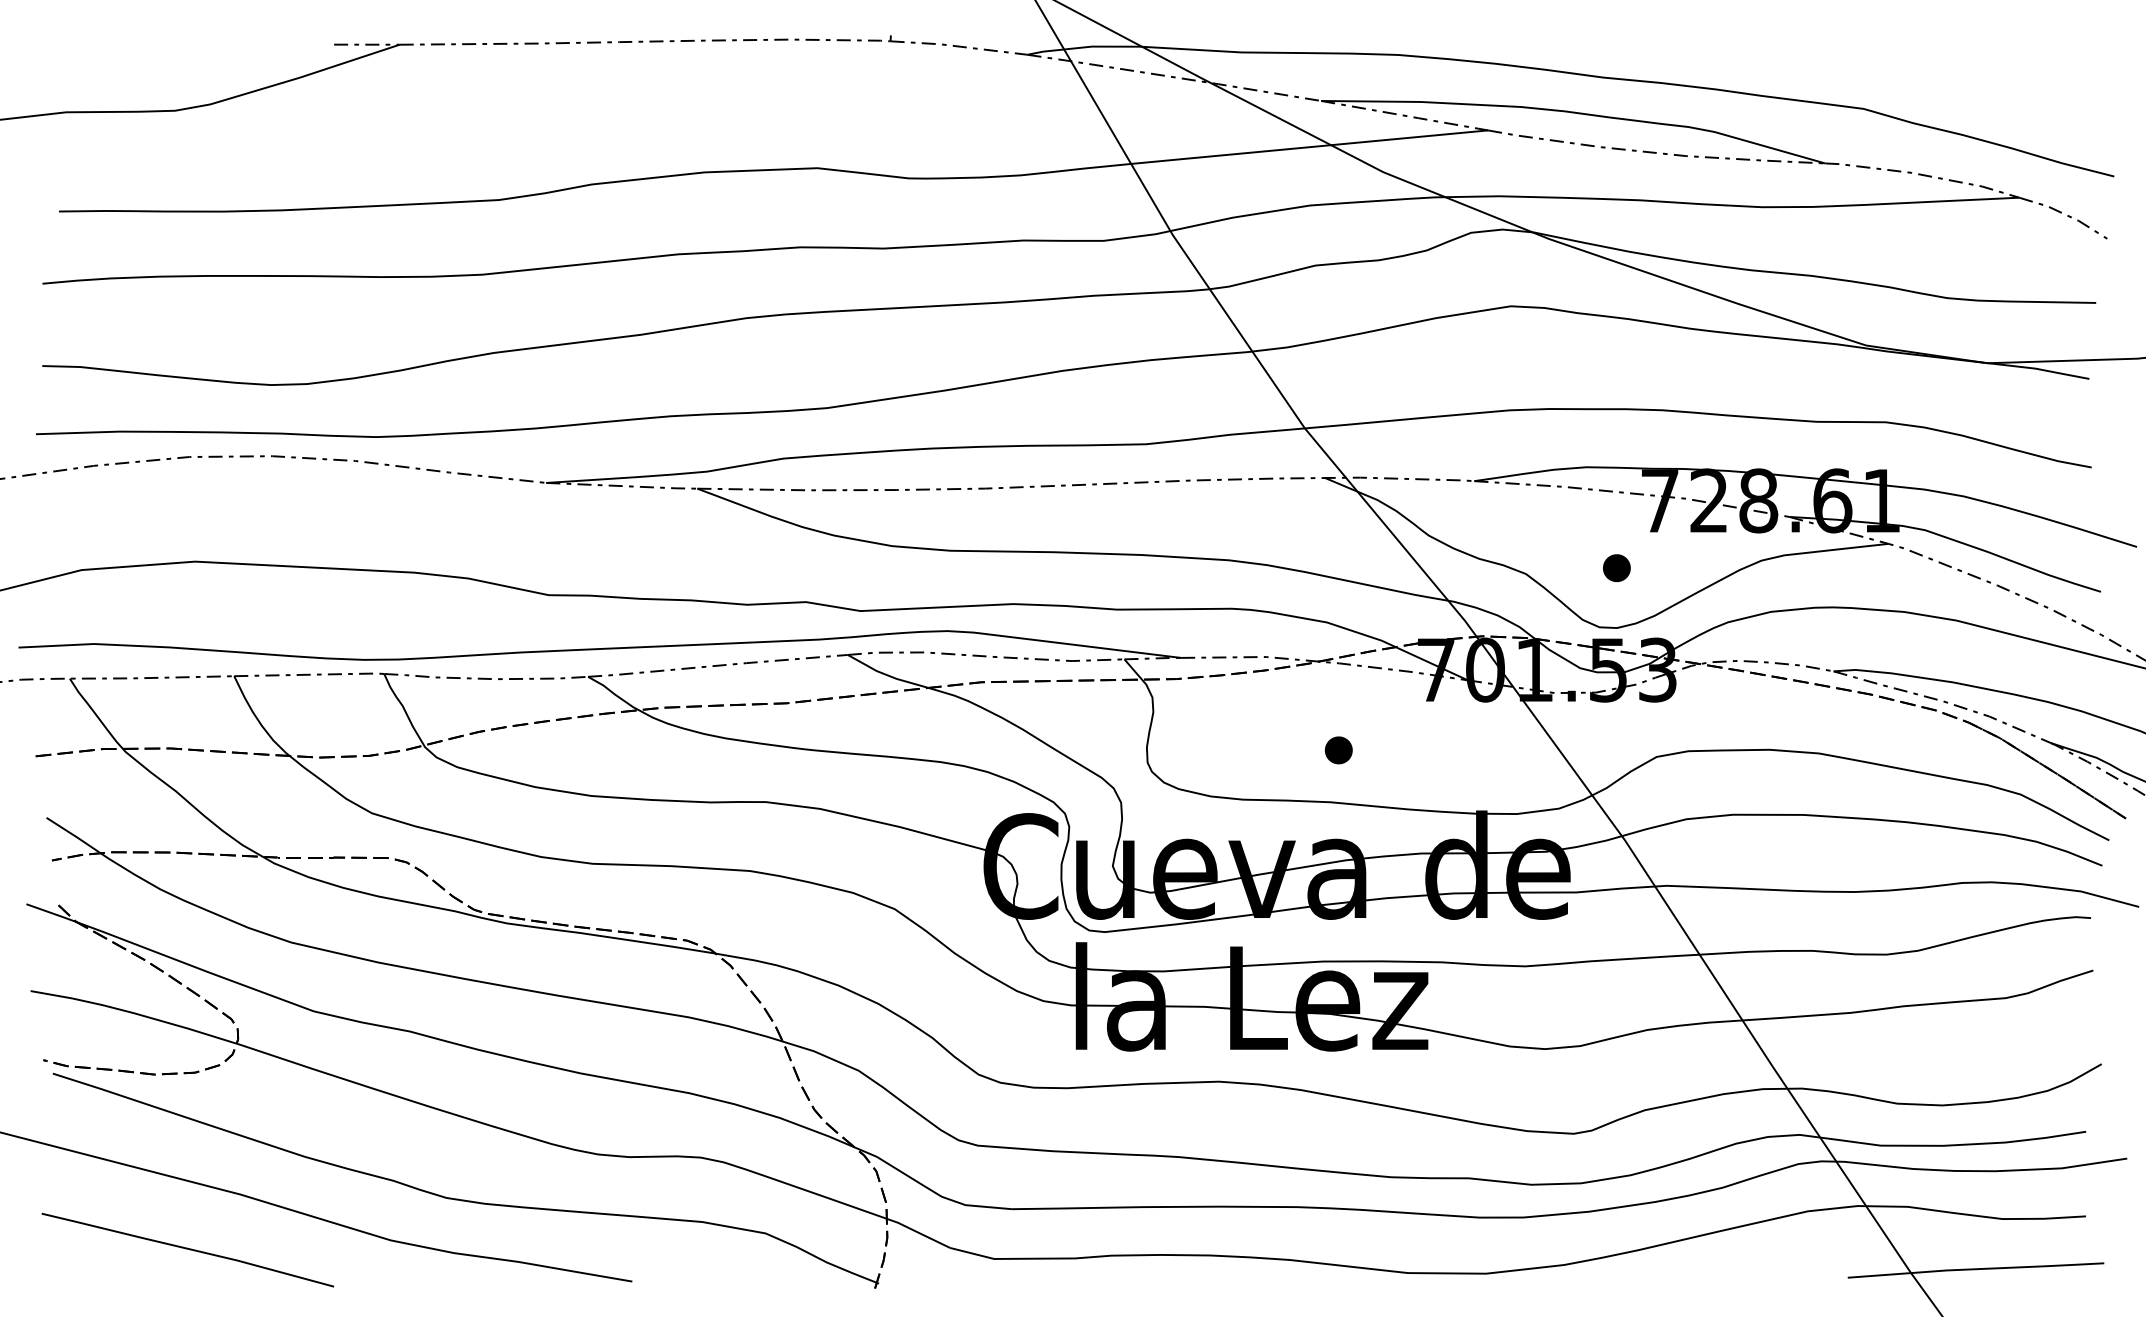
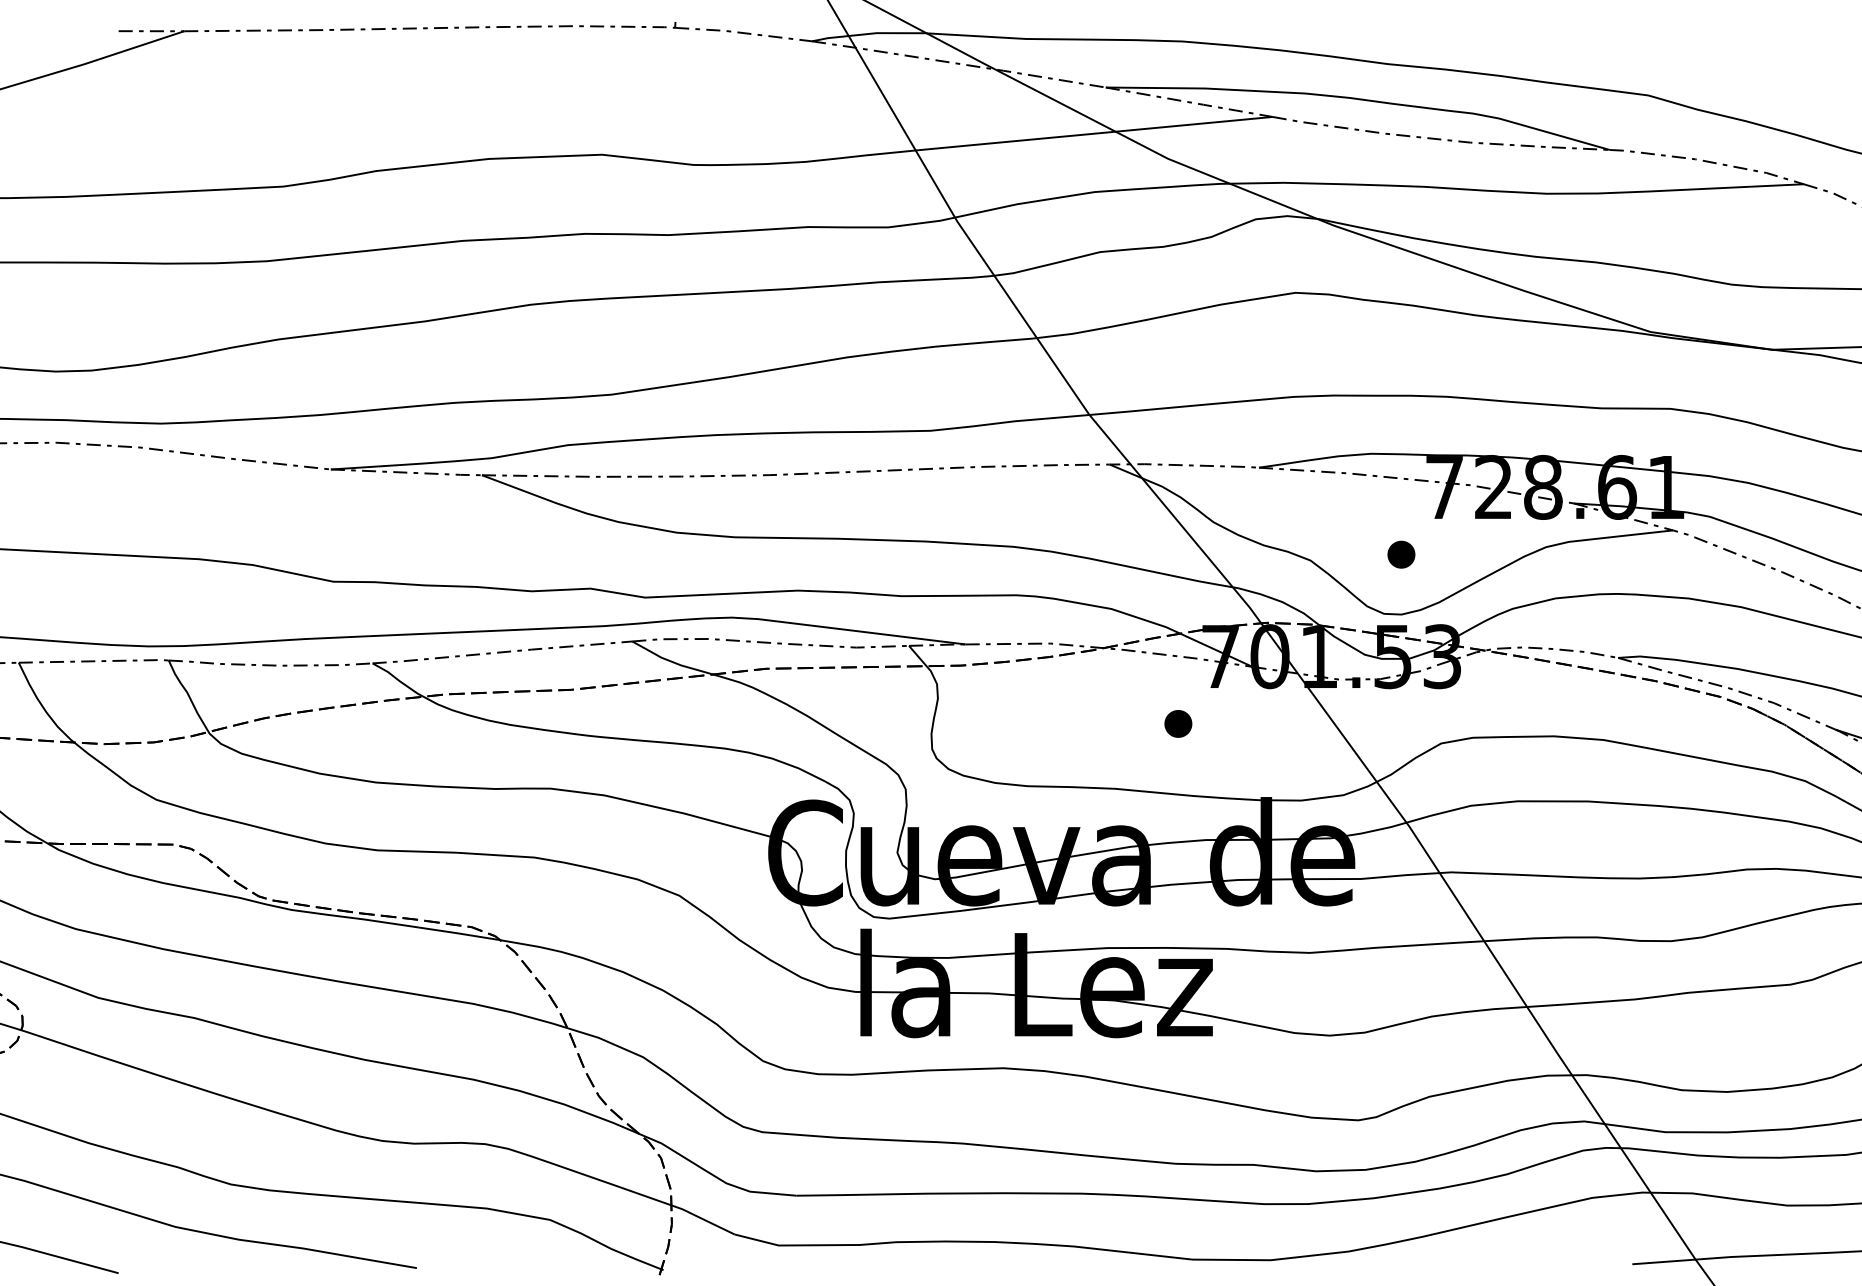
part: (1338, 750) -> (1178, 724), moved

